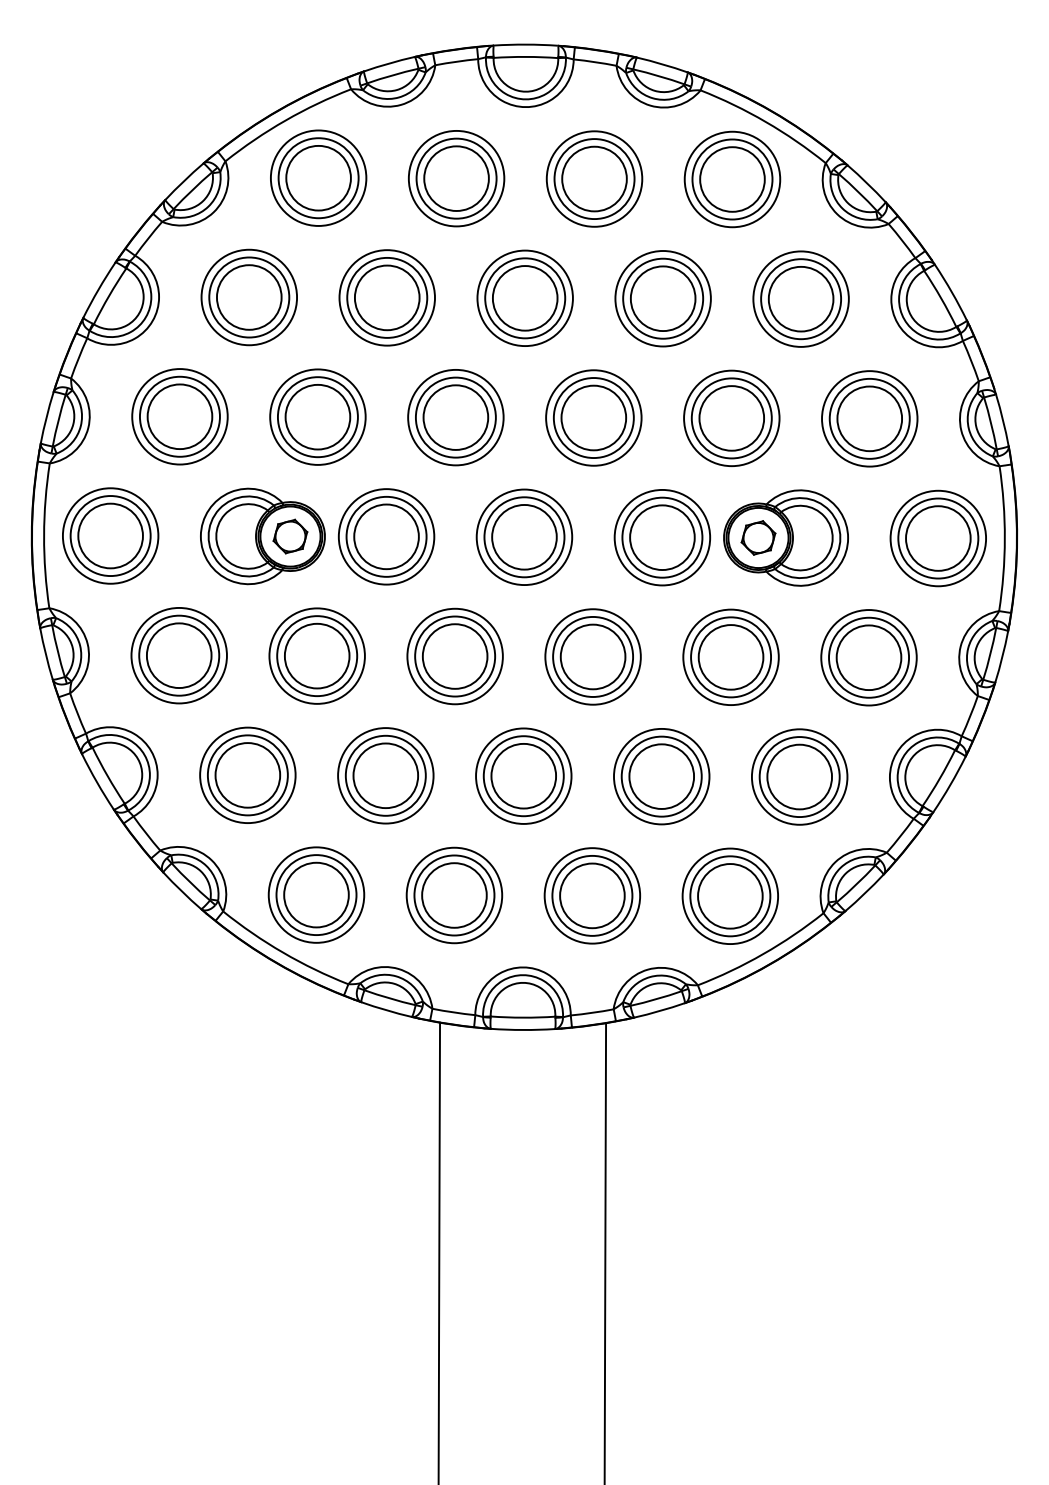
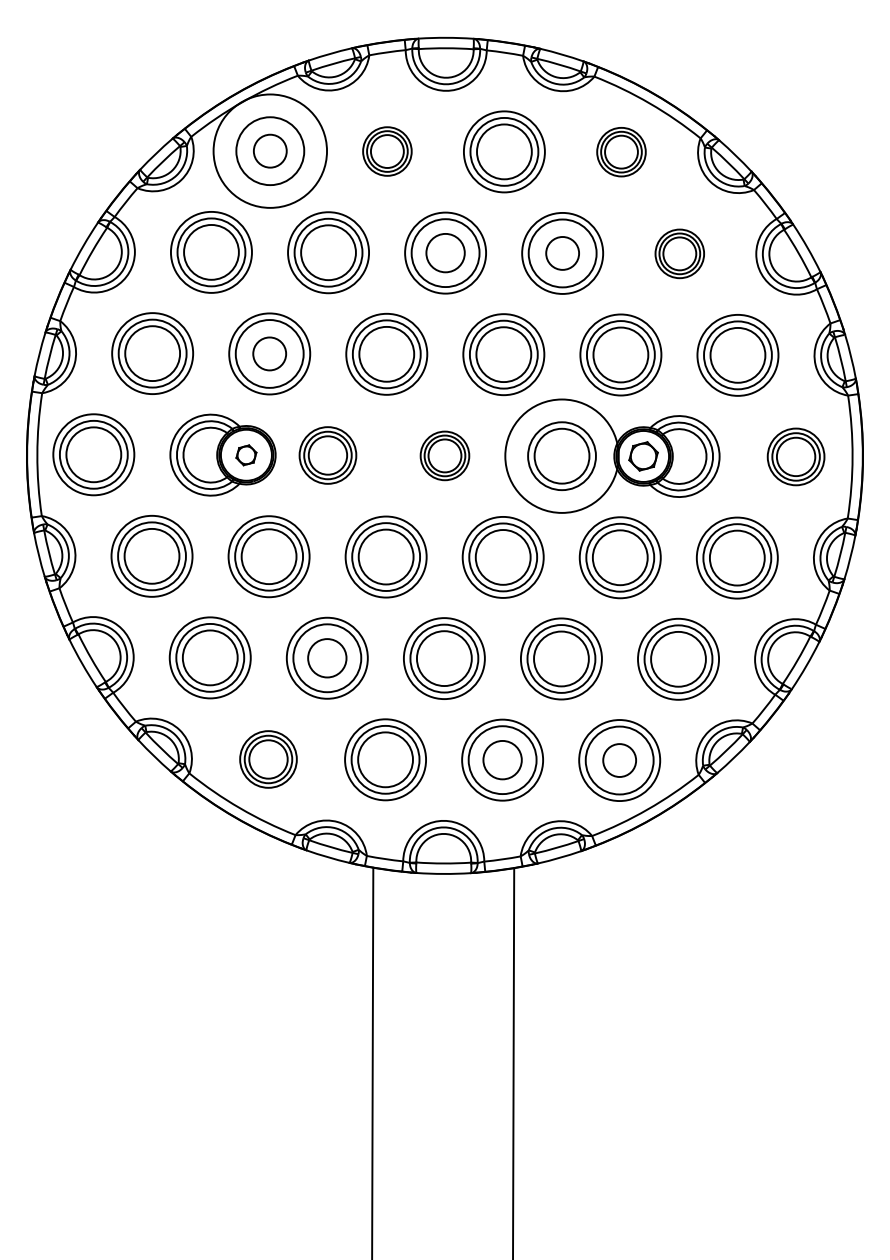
circle: (317, 177) -> (269, 150), size x0.6
circle: (317, 177) -> (269, 150), size x1.4
part: (456, 178) -> (387, 151), size x0.6
part: (732, 178) -> (621, 151), size x0.6
circle: (525, 297) -> (445, 252), size x0.7
circle: (662, 298) -> (562, 253), size x0.6
part: (800, 298) -> (679, 253), size x0.6
circle: (317, 416) -> (269, 353), size x0.6
part: (290, 536) -> (246, 455), size x0.7
part: (386, 536) -> (327, 455), size x0.7
part: (523, 536) -> (444, 455), size x0.6
circle: (661, 536) -> (561, 455), size x1.4
part: (937, 538) -> (795, 456), size x0.7
circle: (384, 774) -> (326, 657), size x0.7
part: (316, 895) -> (268, 759), size x0.7
circle: (592, 895) -> (502, 759), size x0.7
circle: (730, 896) -> (619, 760), size x0.6

